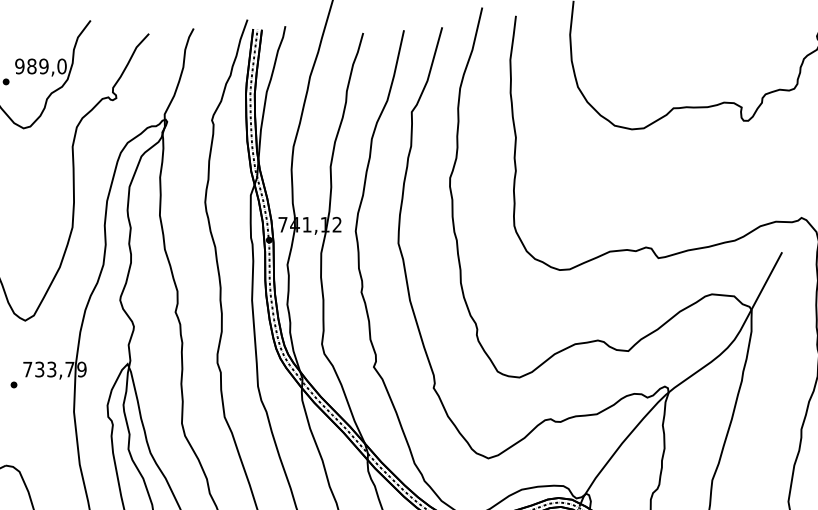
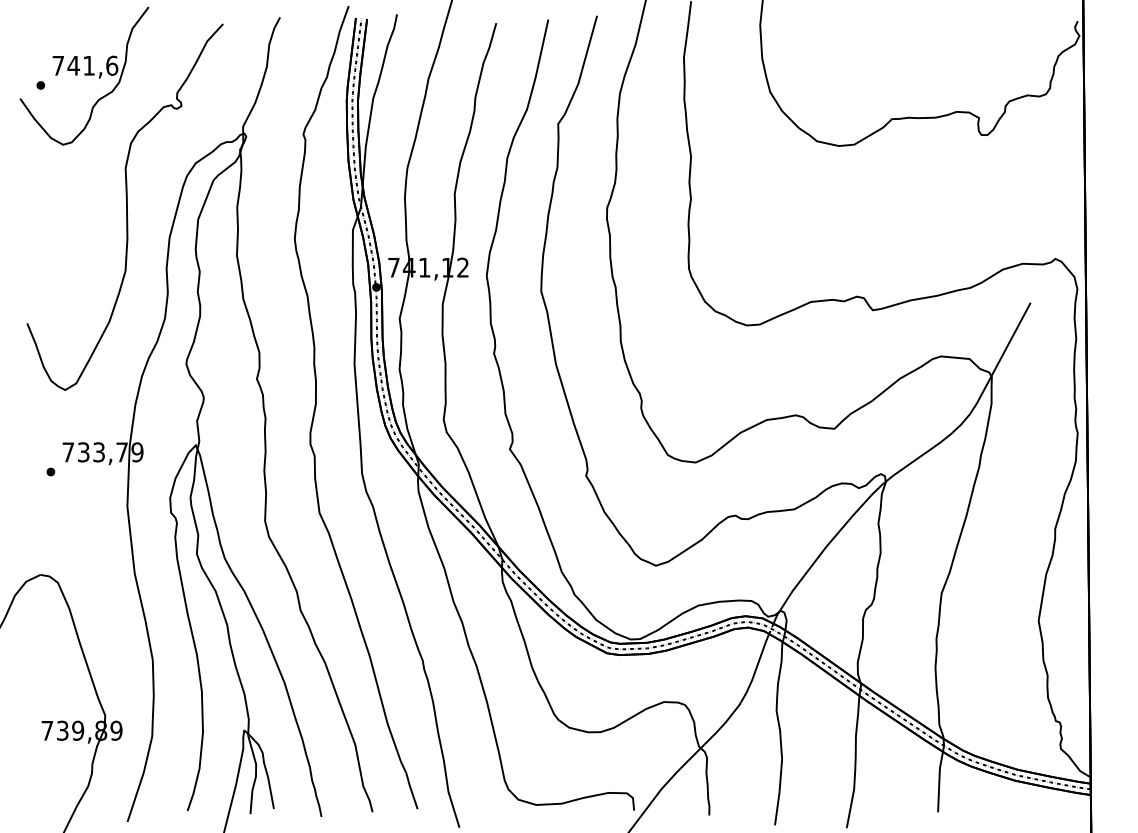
text: (41, 66) -> (85, 65), 989,0 -> 741,6

